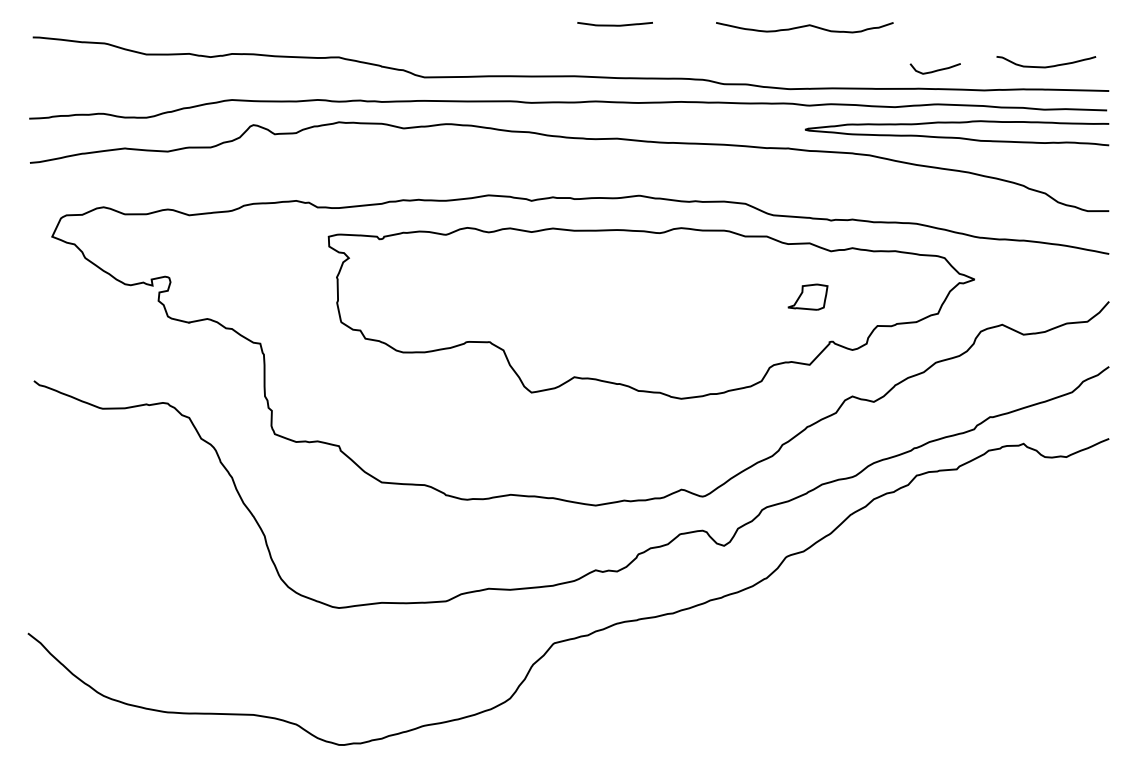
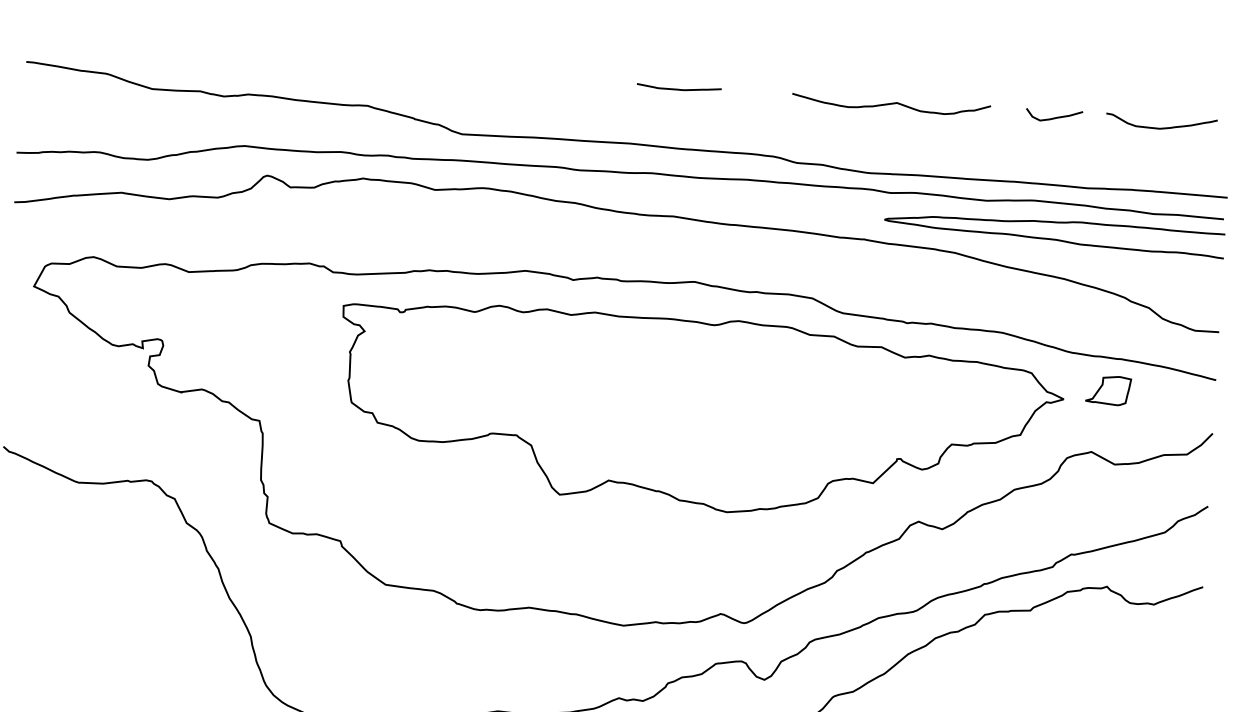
curve: (1046, 66) -> (1161, 127), moved
curve: (934, 70) -> (1053, 117), moved
part: (807, 296) -> (1108, 389), moved

